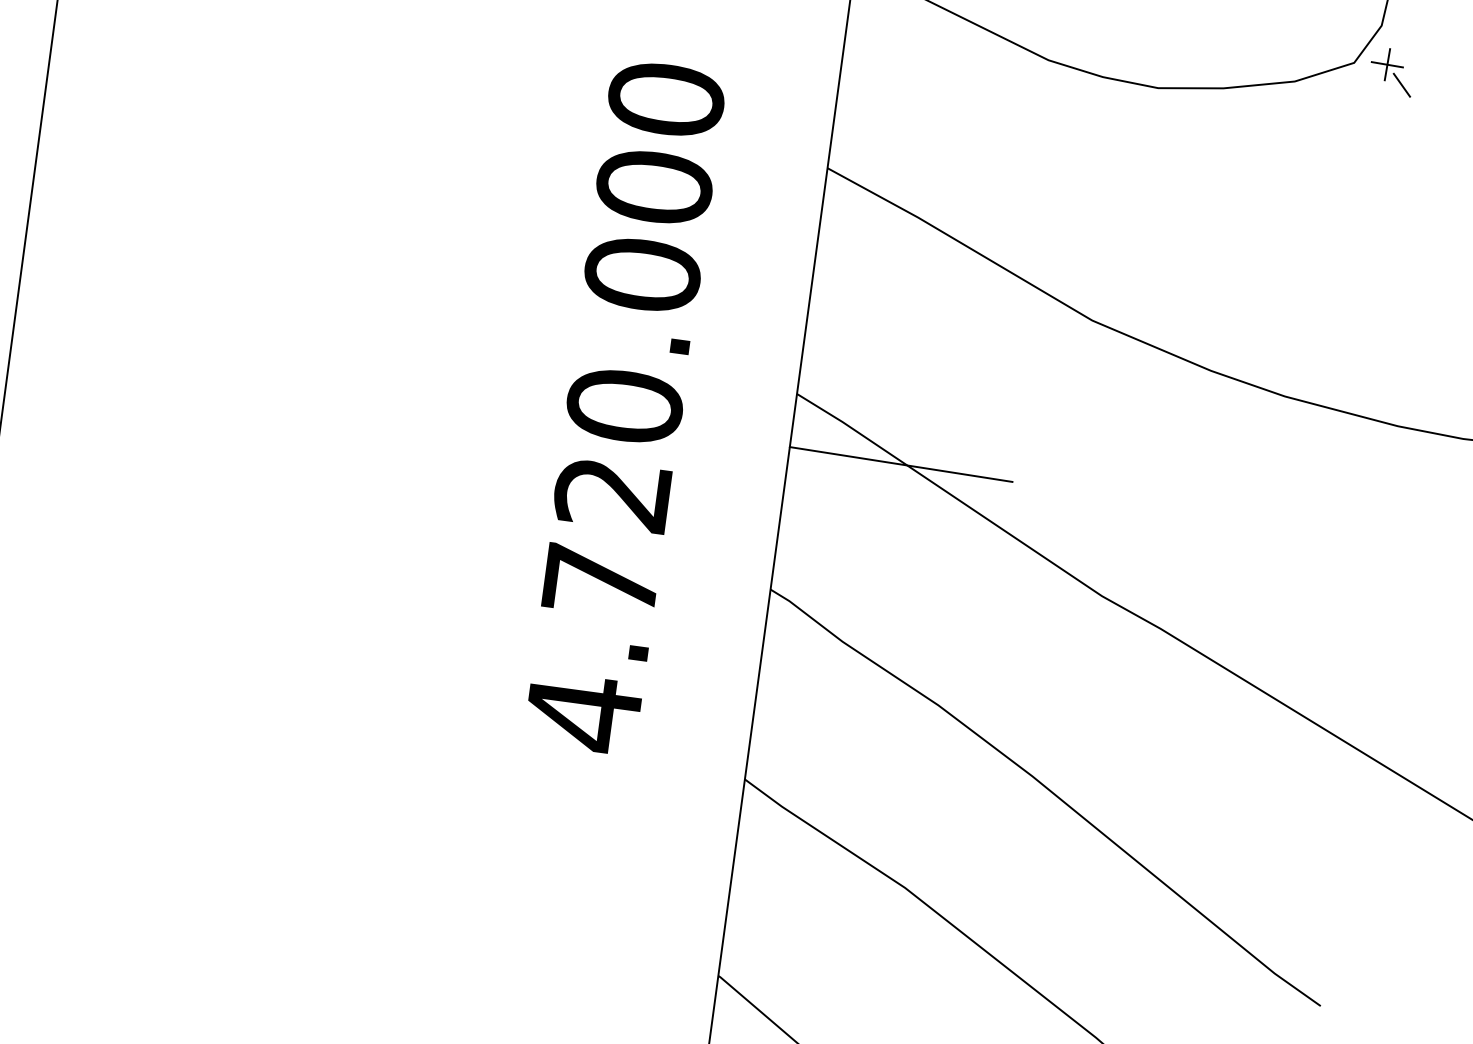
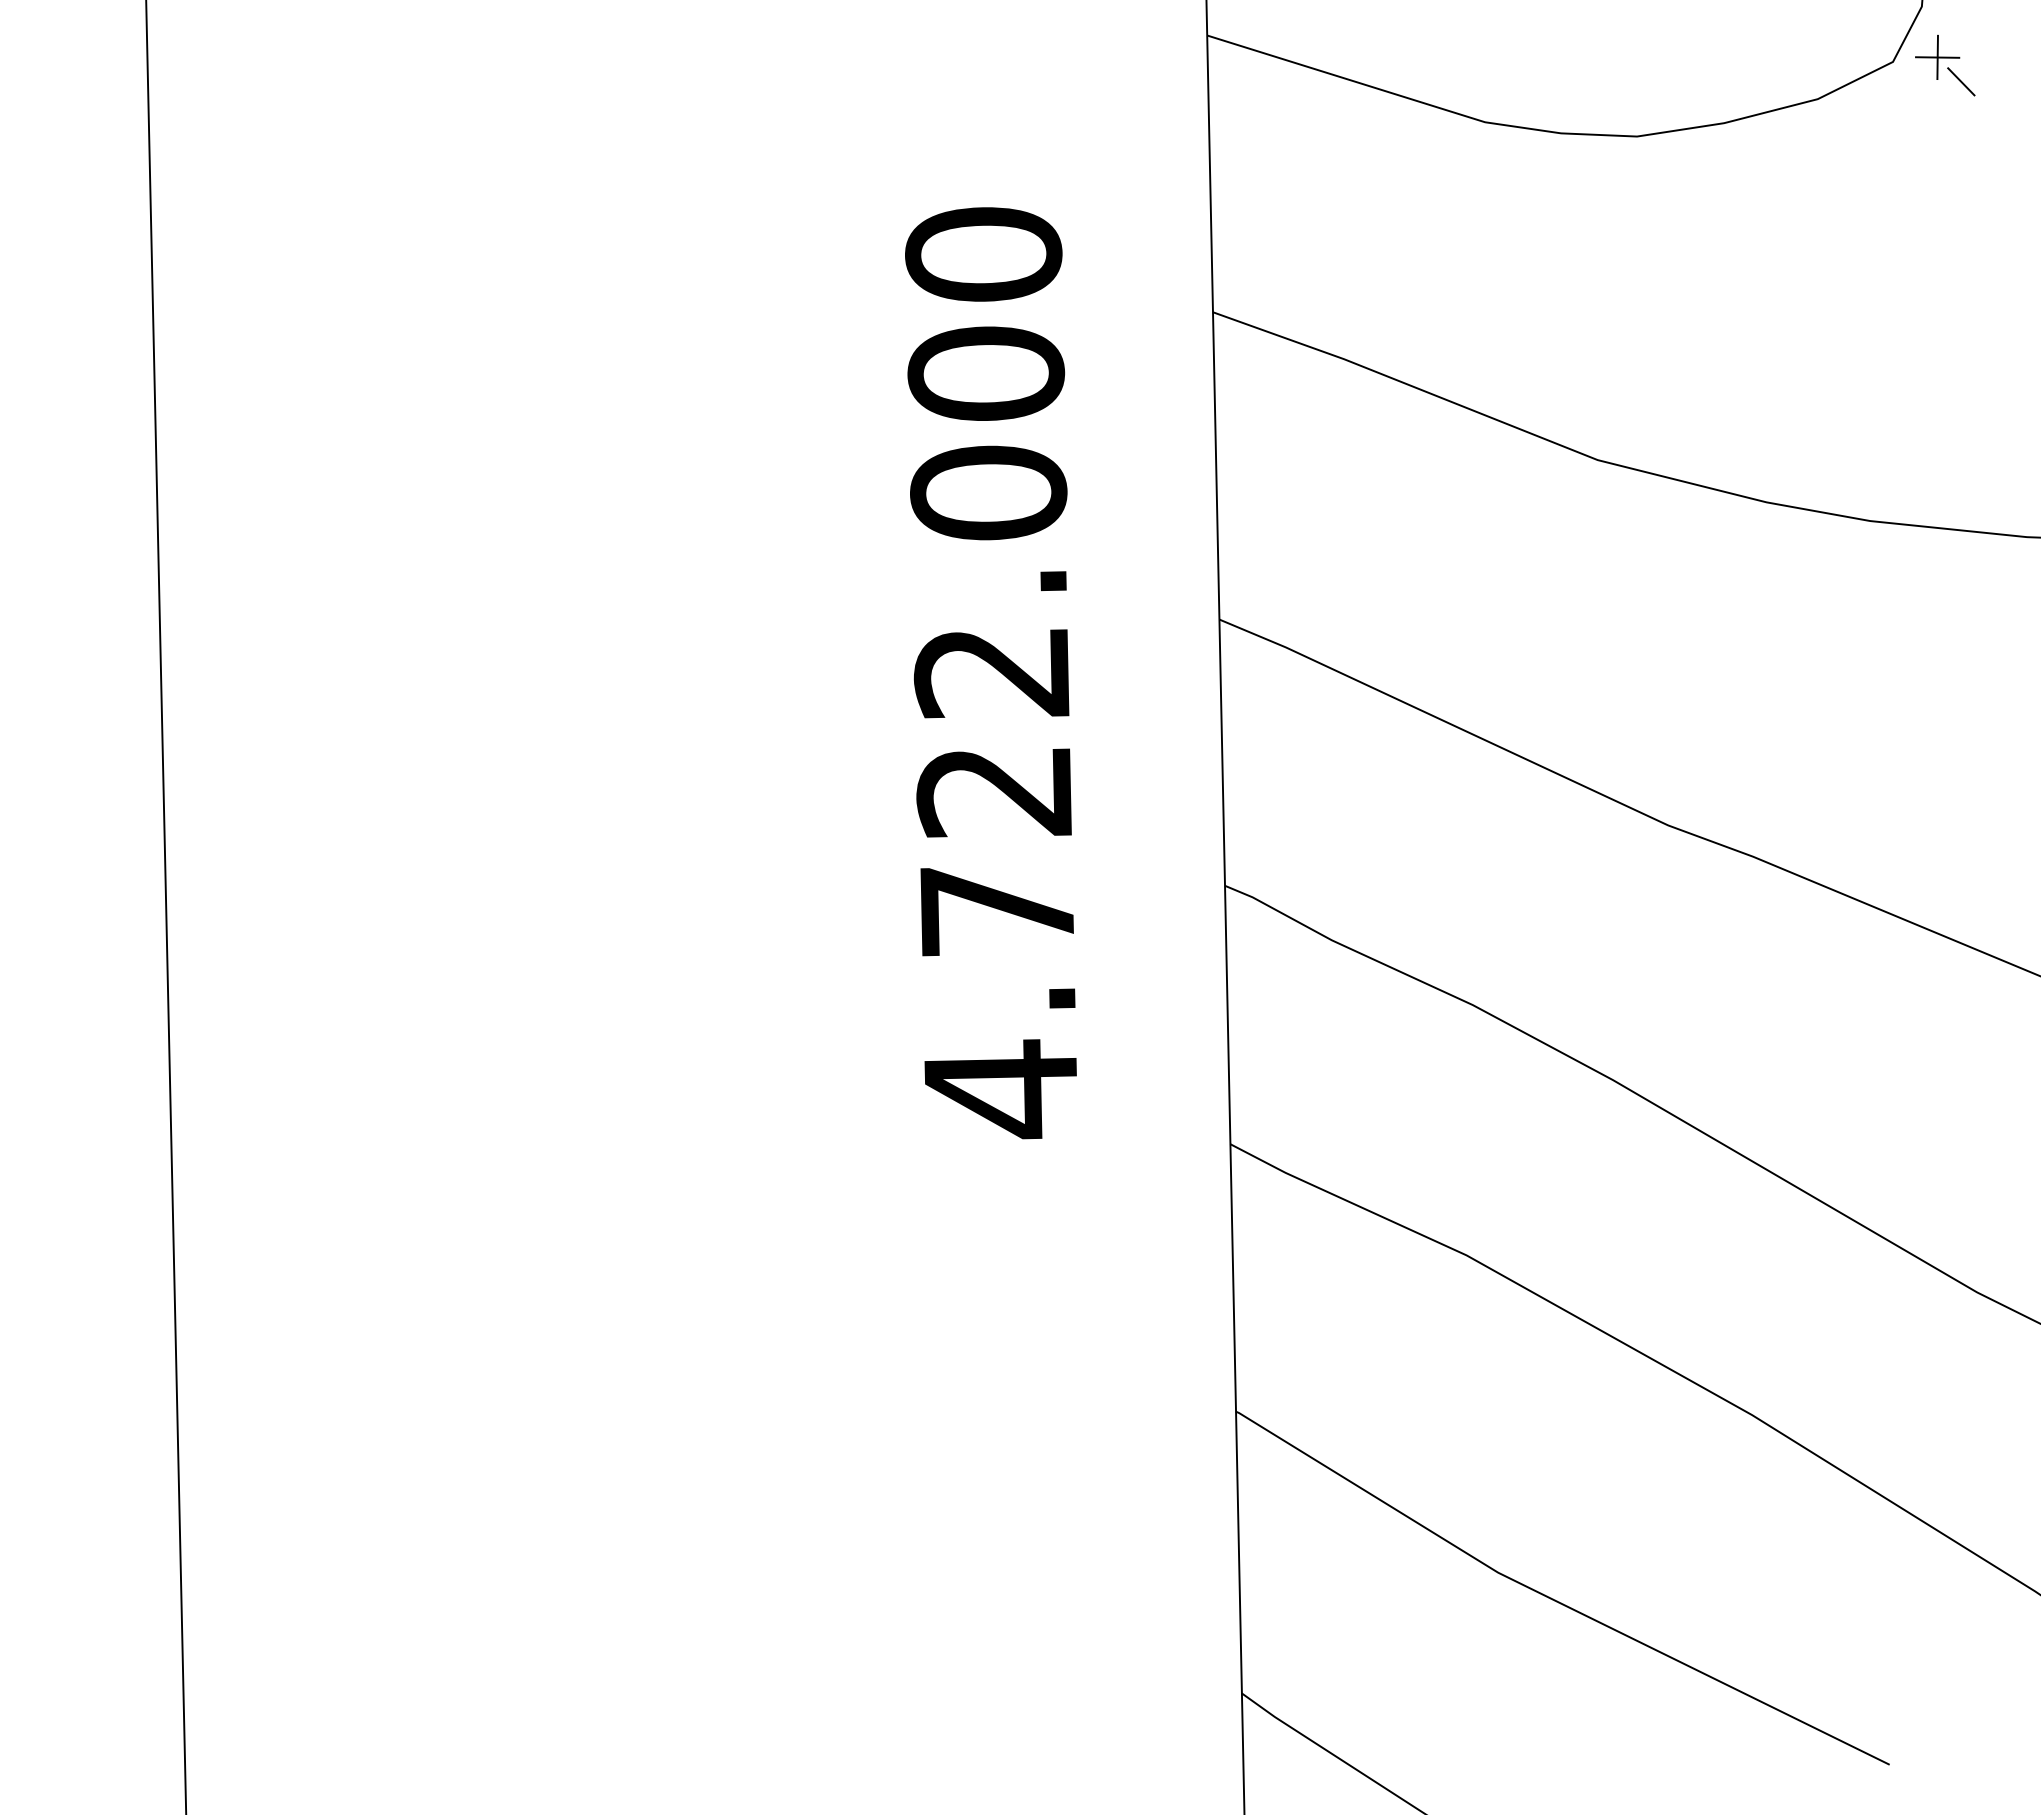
text: (624, 405) -> (992, 671), 4.720.000 -> 4.722.000
line: (900, 464) -> (1372, 691), removed

